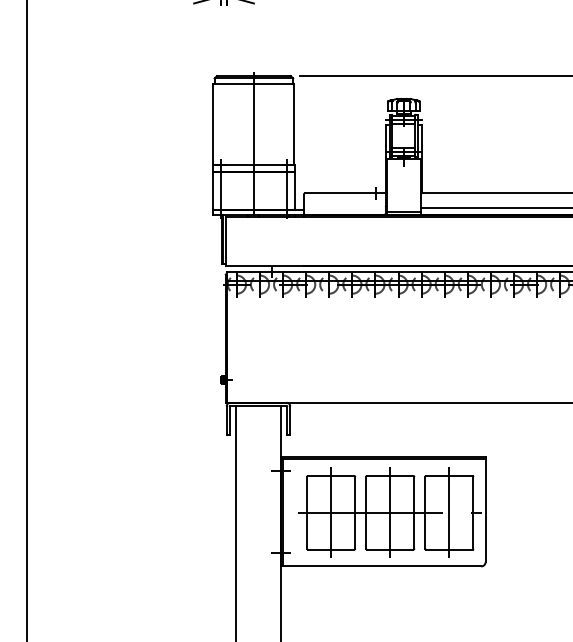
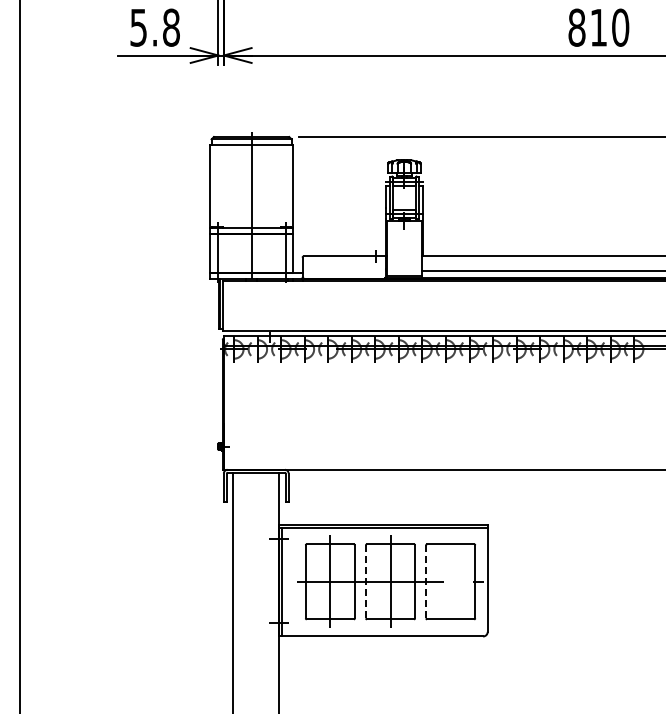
line: (365, 512) -> (365, 581), solid -> dashed
line: (425, 512) -> (426, 581), solid -> dashed
line: (449, 512) -> (450, 581), removed

